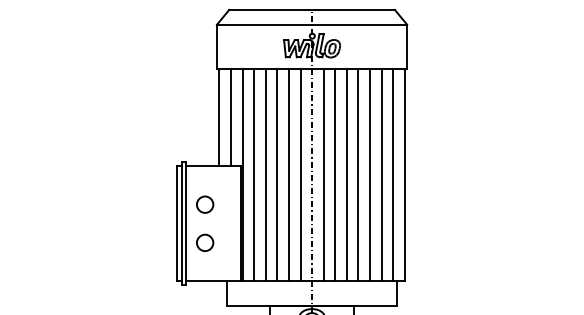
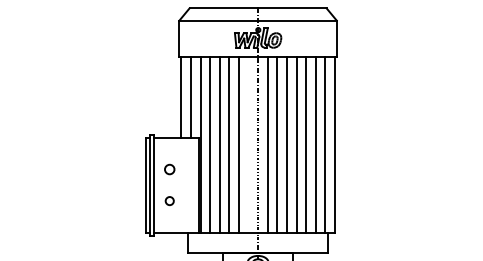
line: (300, 174) -> (248, 144), removed
circle: (204, 204) -> (169, 169), size x0.7
circle: (204, 242) -> (169, 200), size x0.6

